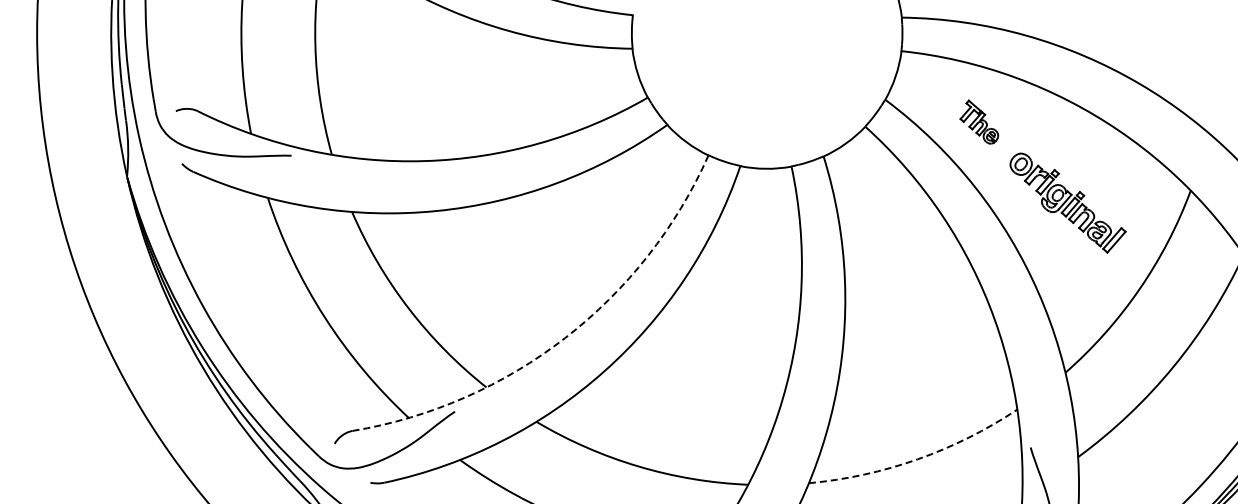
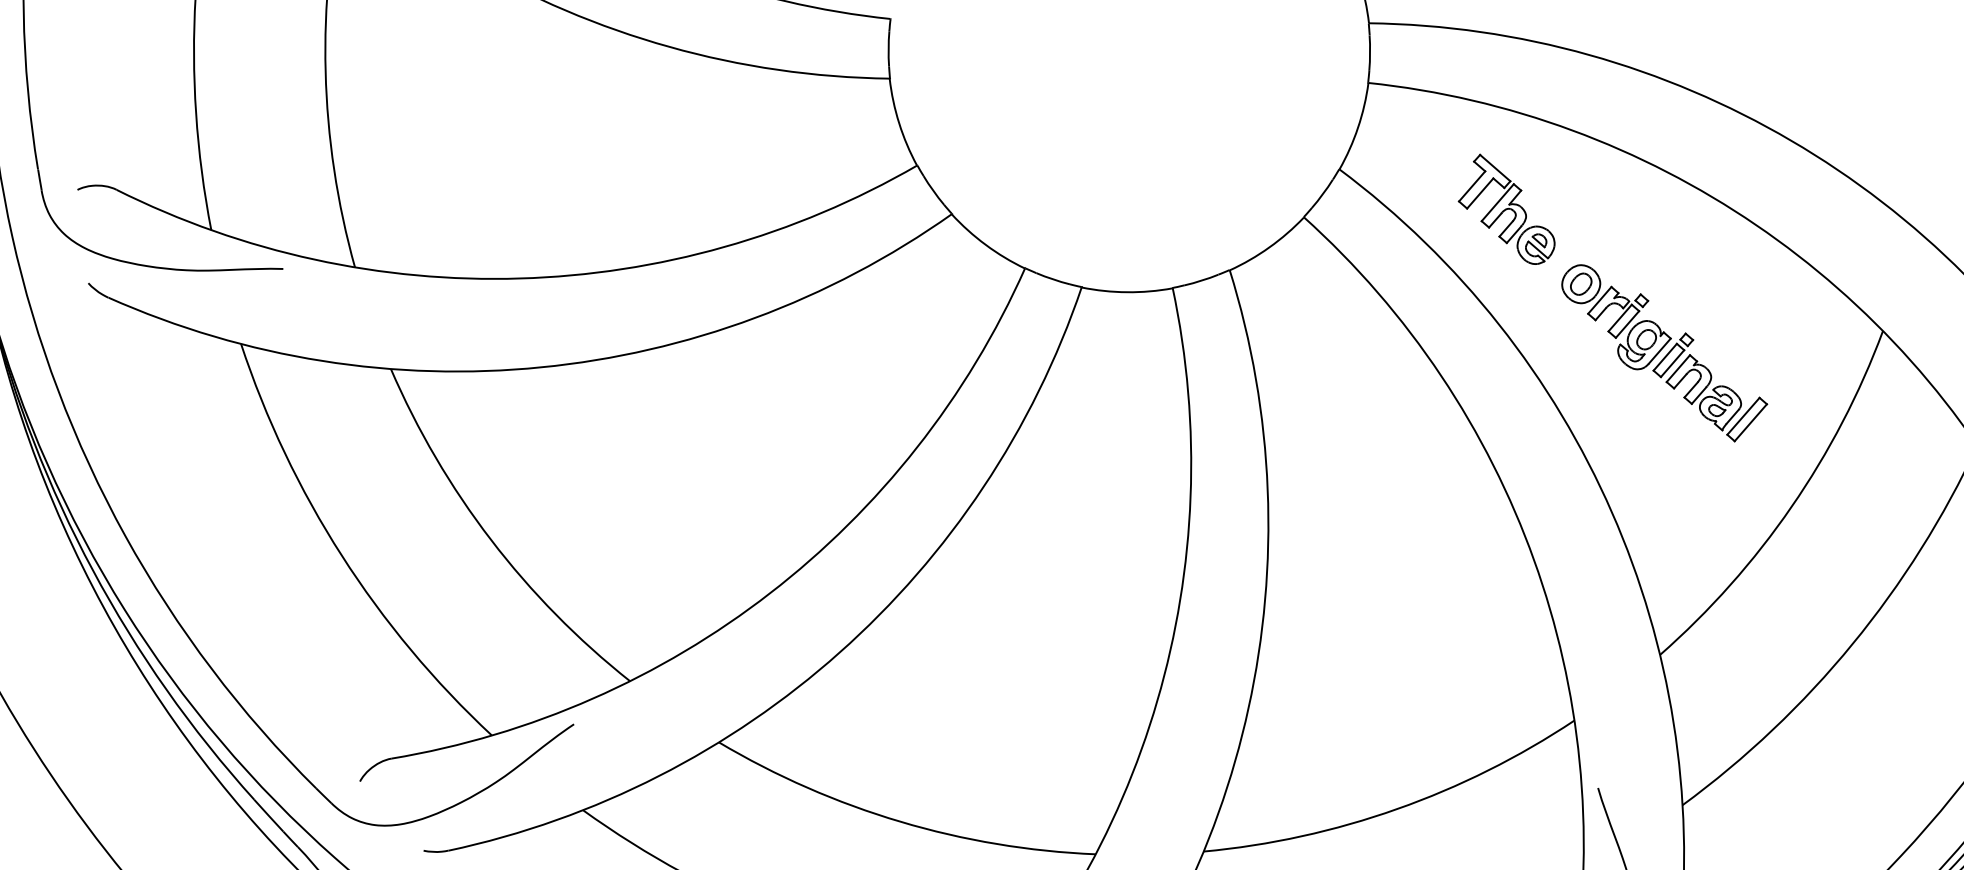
part: (979, 121) -> (1507, 208), size x1.43
arc: (565, 338) -> (770, 594), dashed -> solid
arc: (917, 459) -> (1396, 809), dashed -> solid

